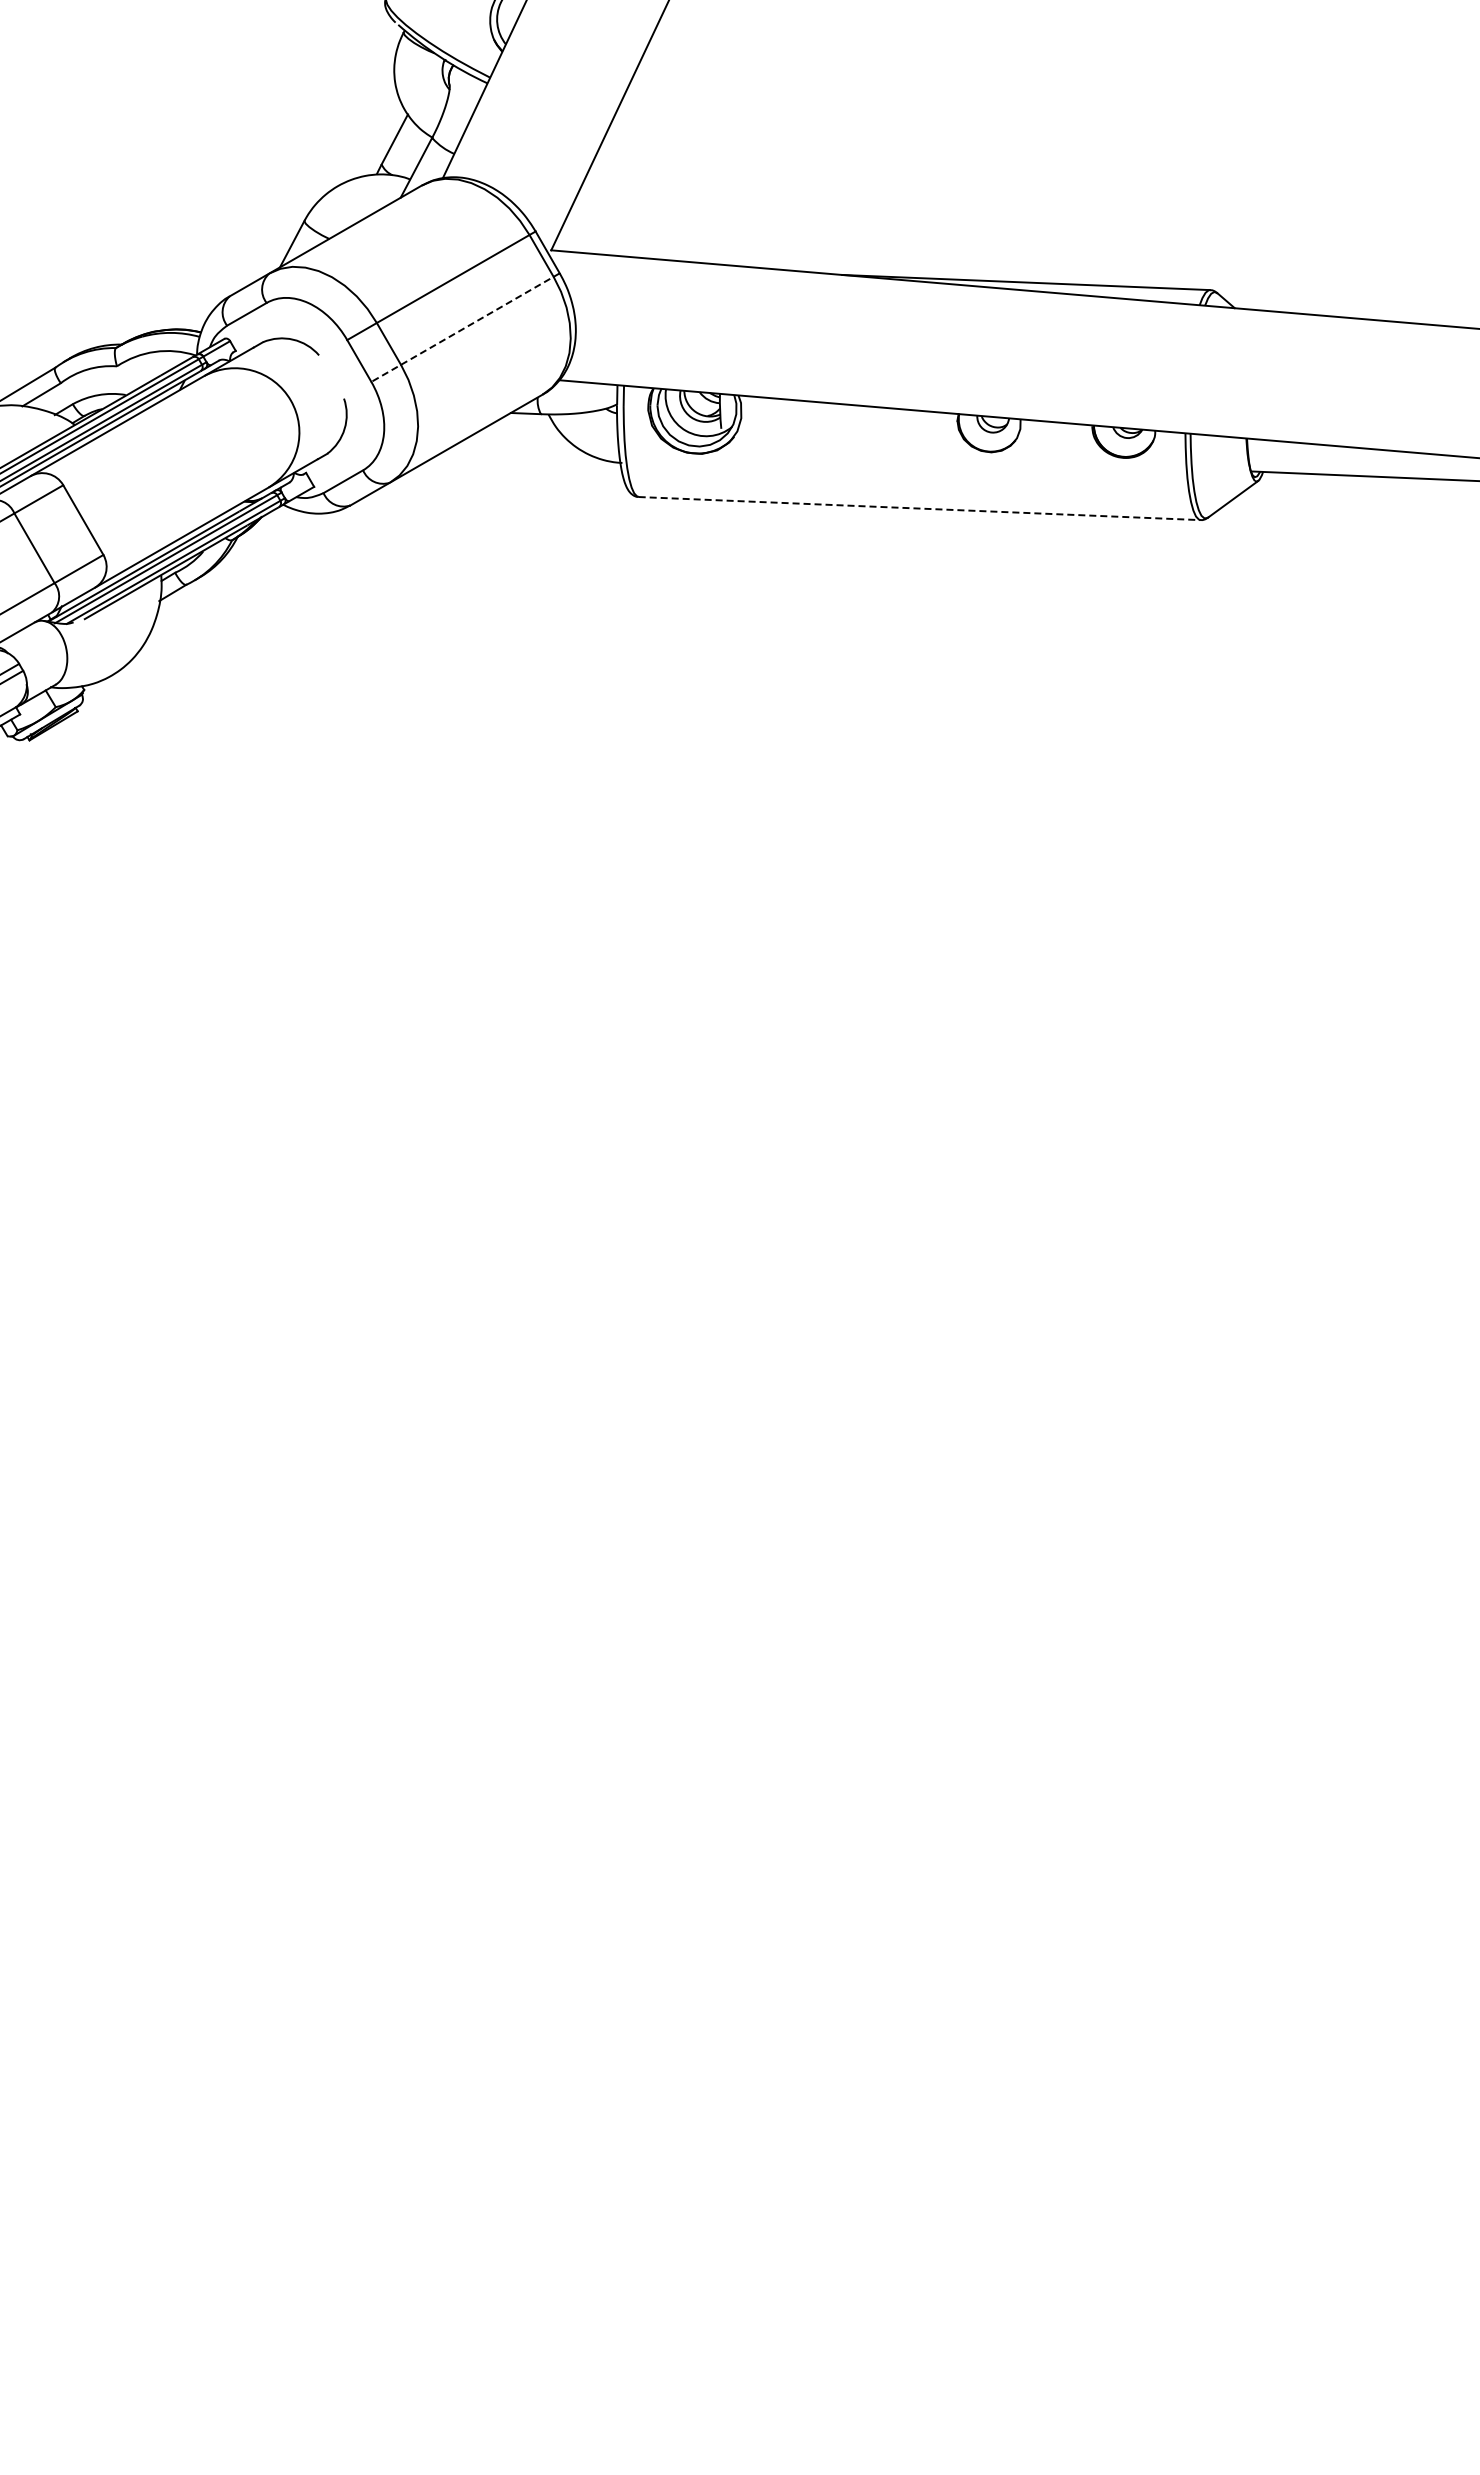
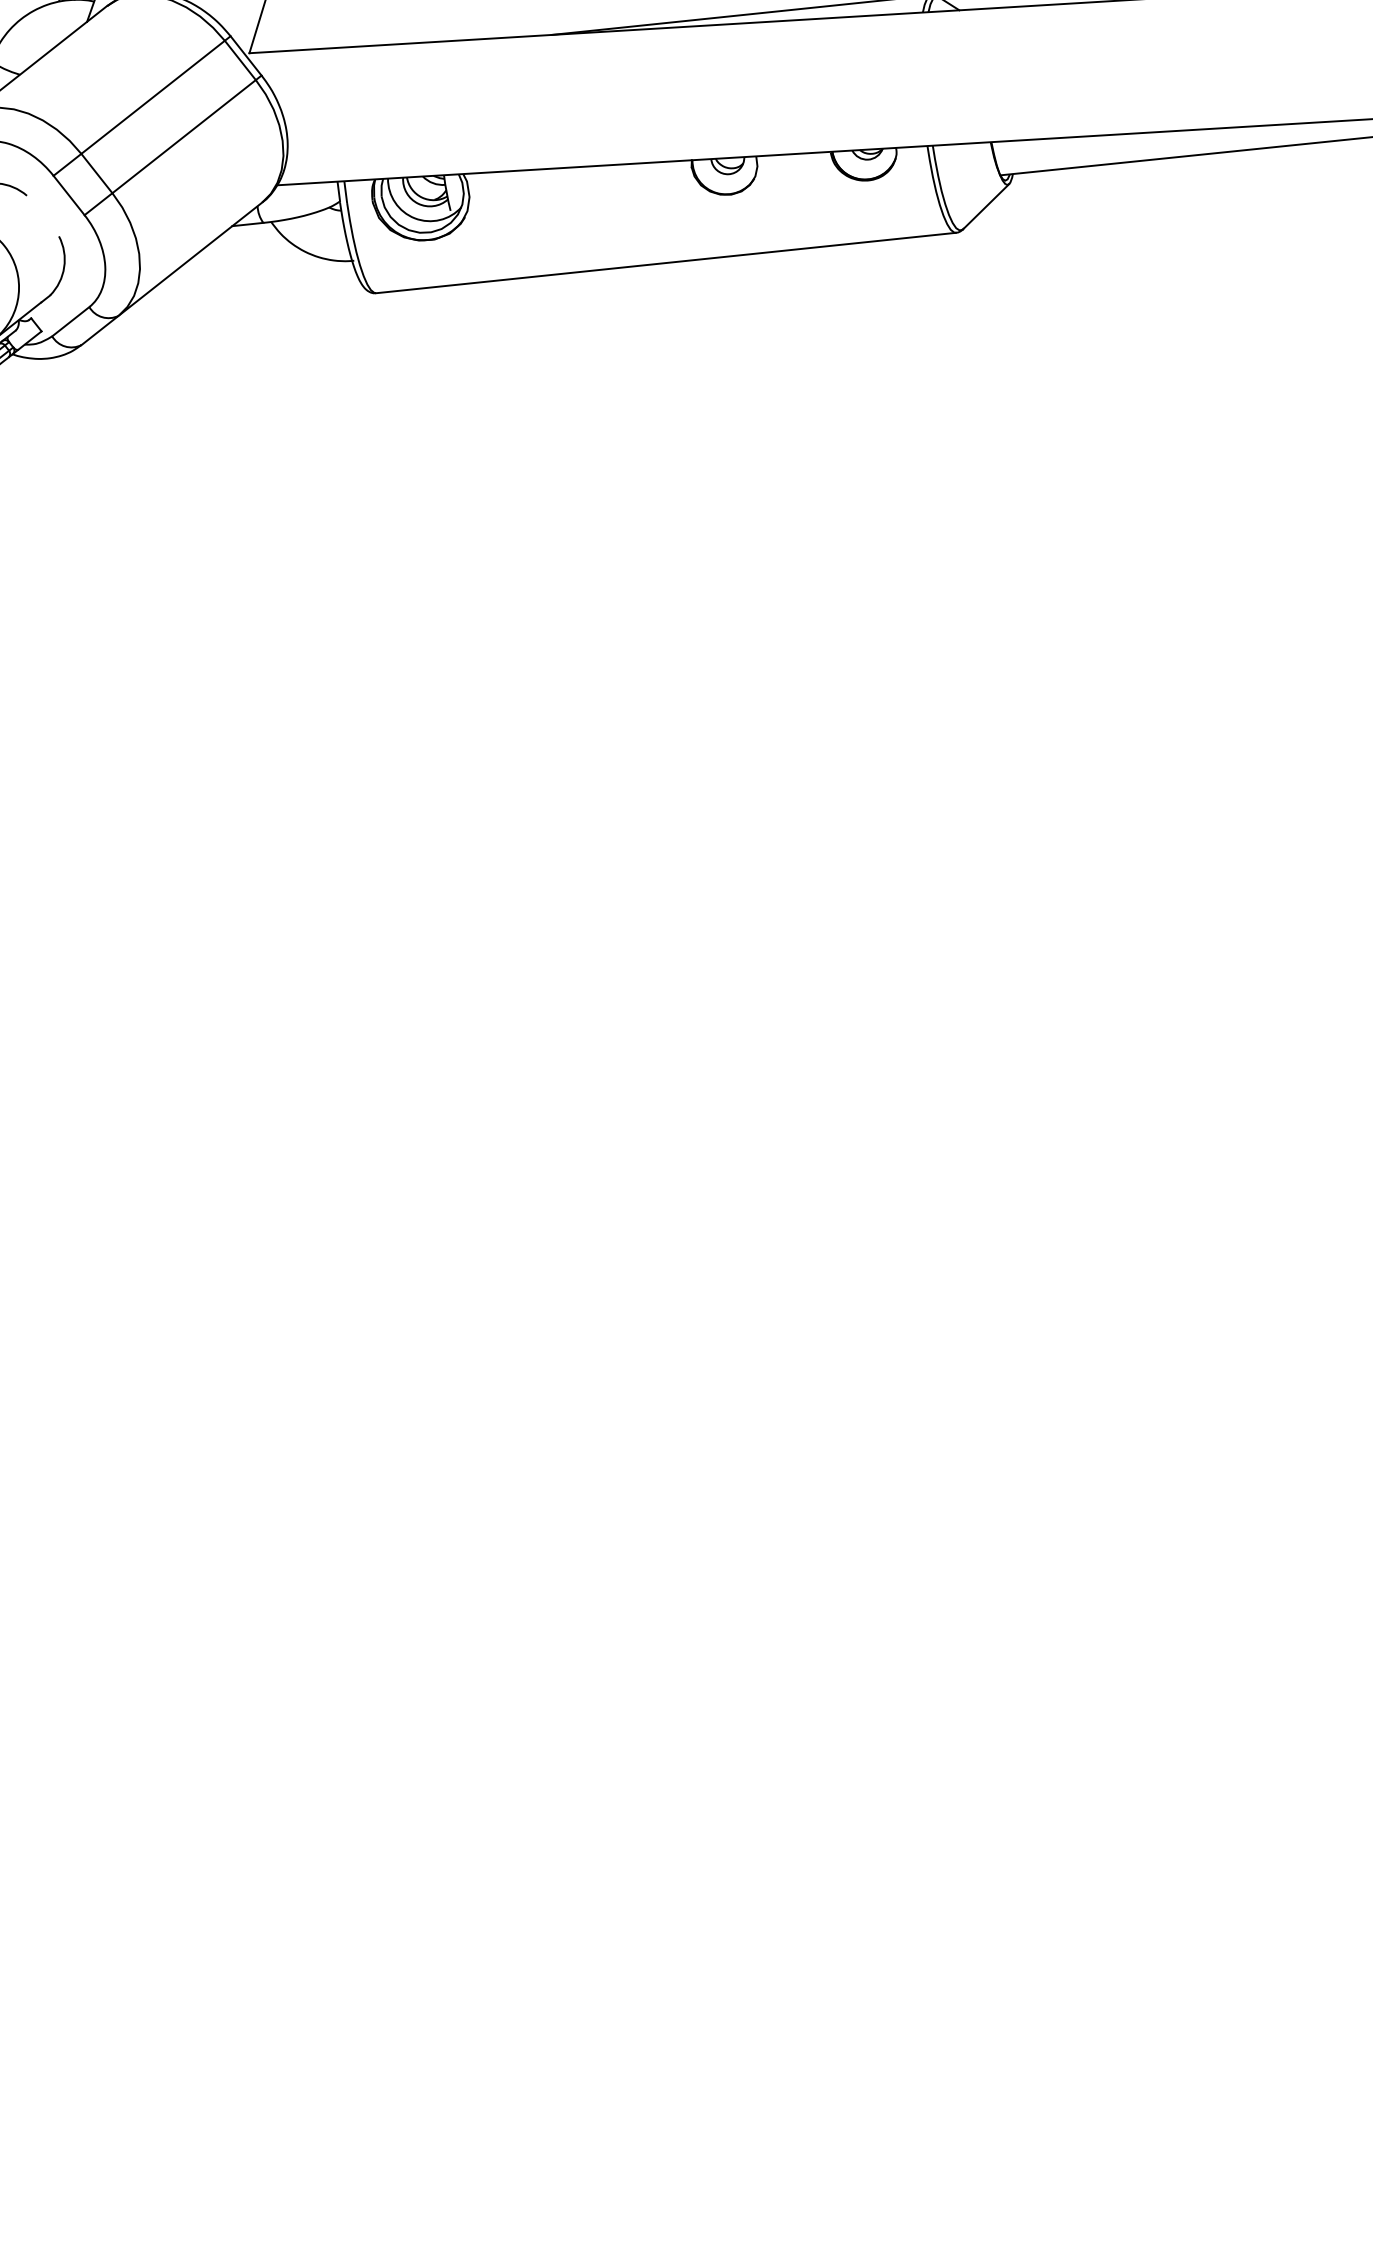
line: (465, 327) -> (172, 145), dashed -> solid
line: (920, 508) -> (666, 262), dashed -> solid

